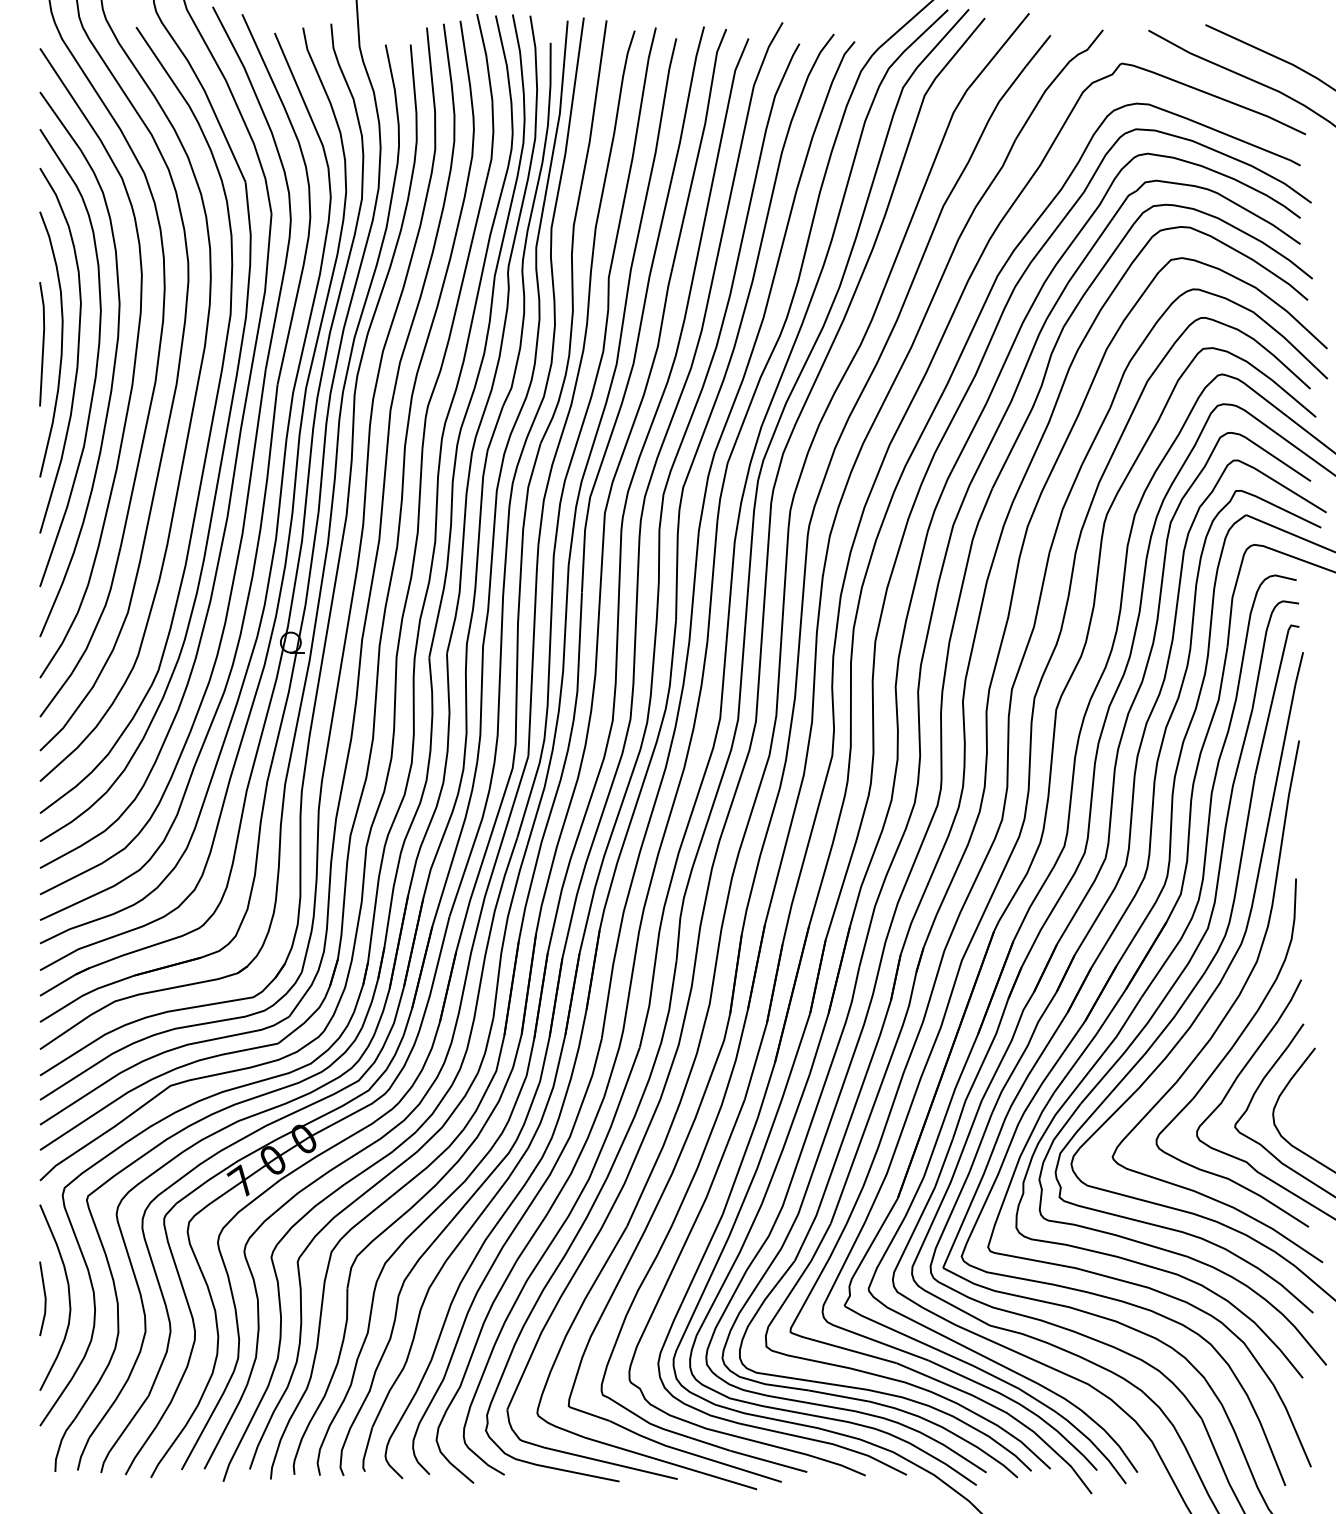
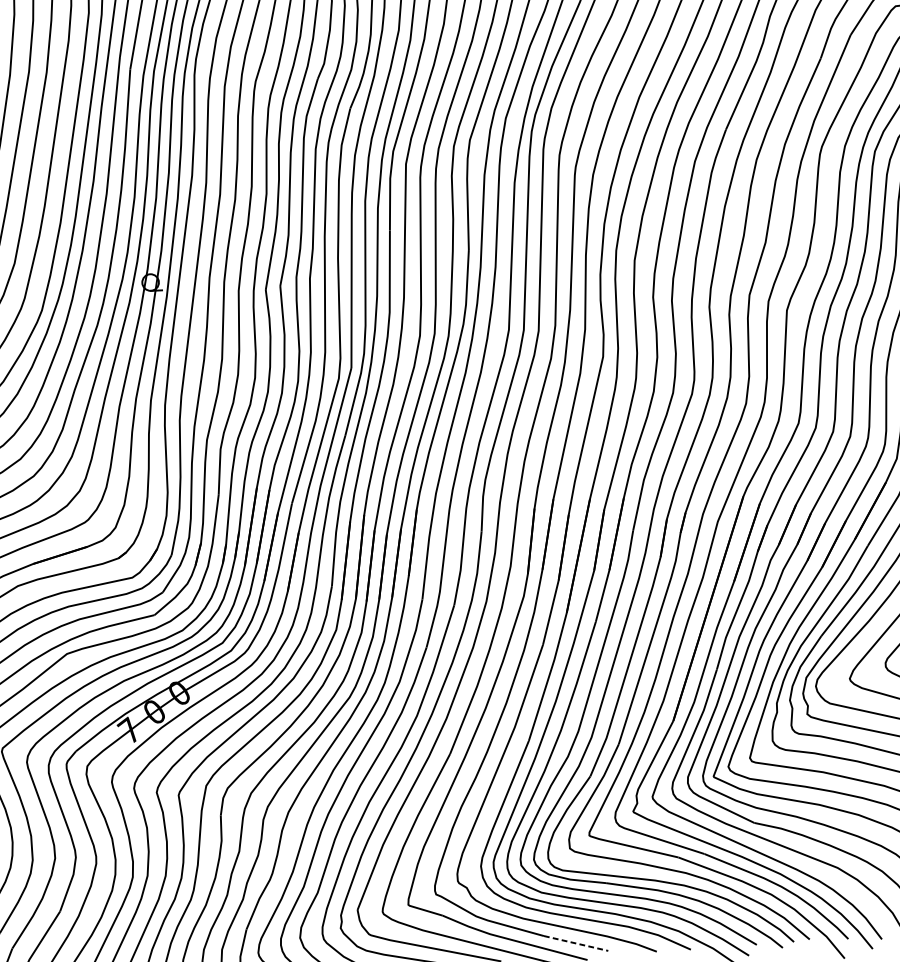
line: (768, 1461) -> (575, 943), solid -> dashed

